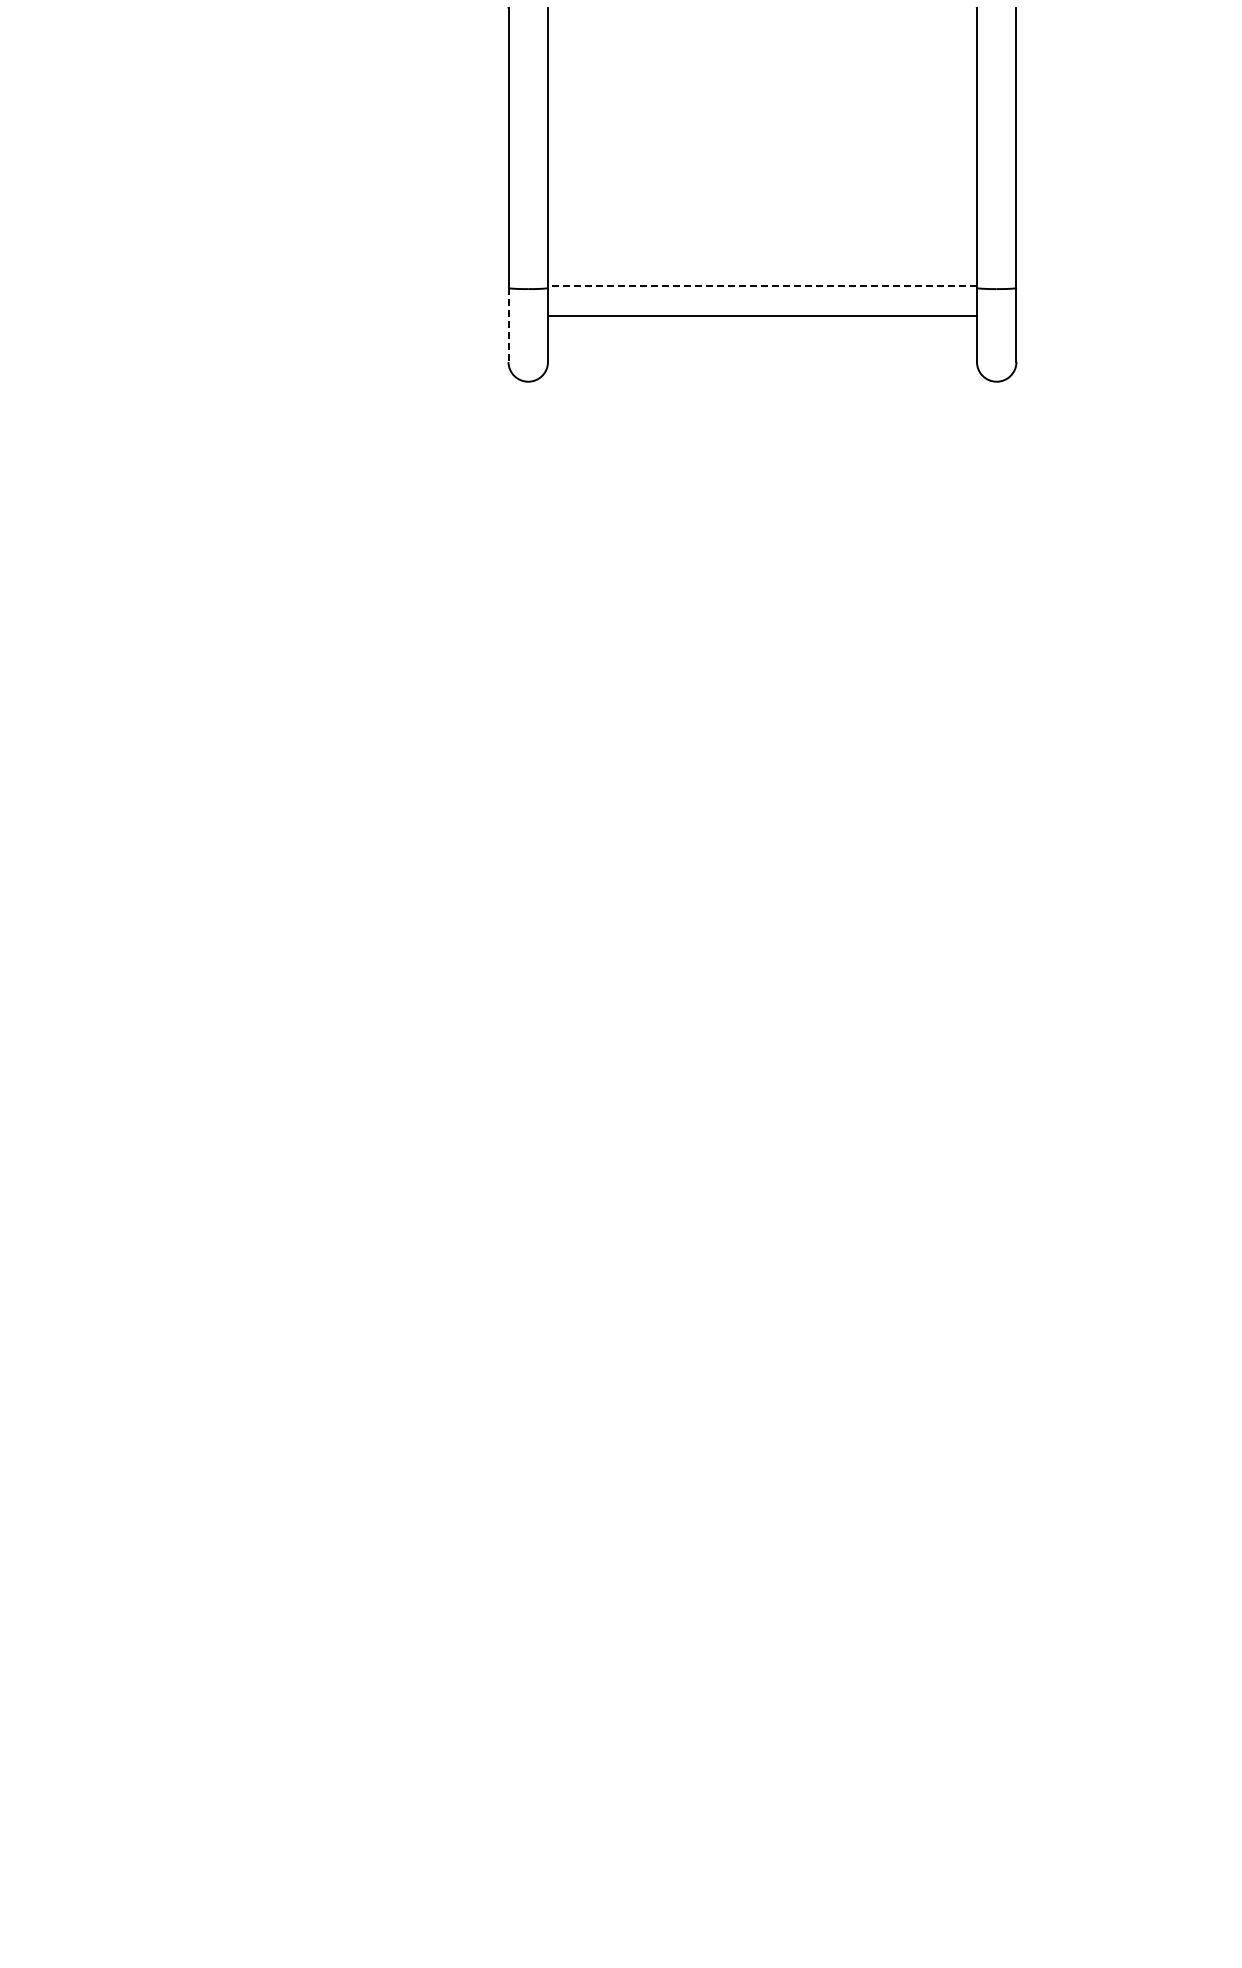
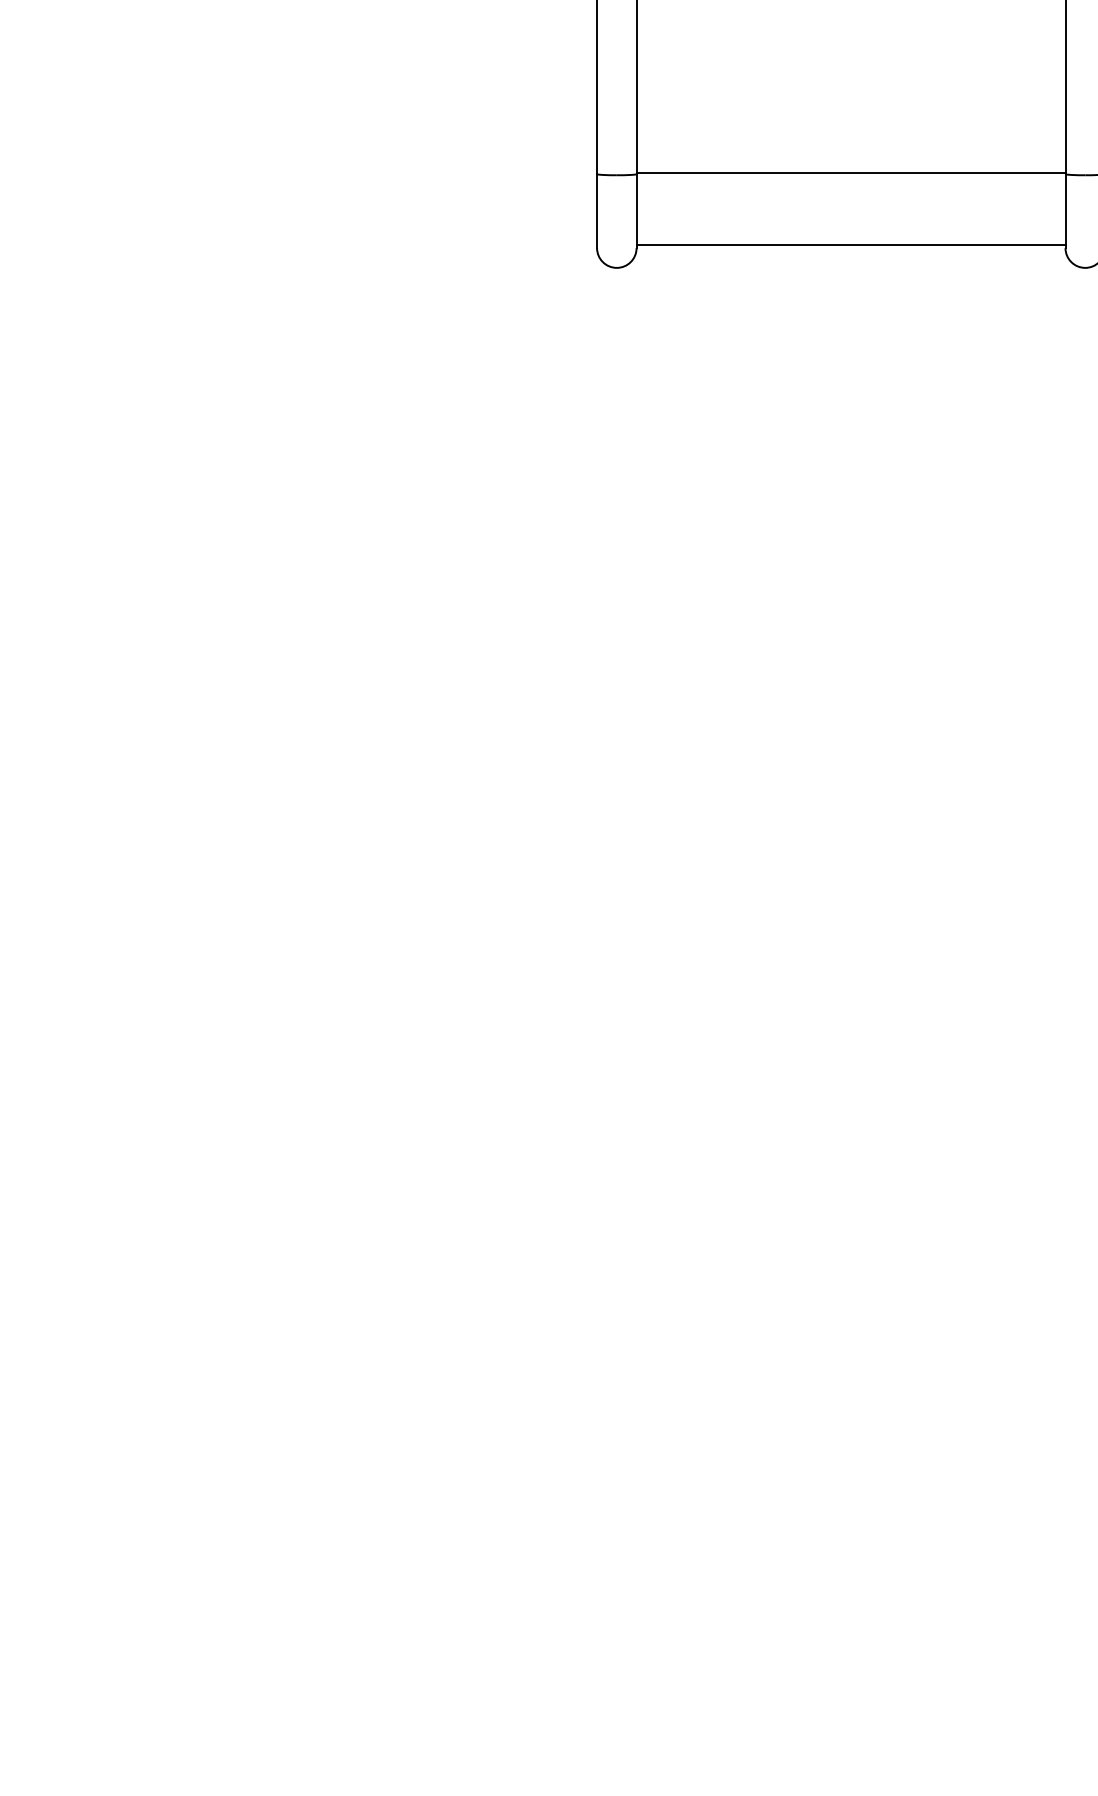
line: (761, 286) -> (850, 172), dashed -> solid
line: (762, 315) -> (851, 244), moved
line: (508, 325) -> (597, 211), dashed -> solid

